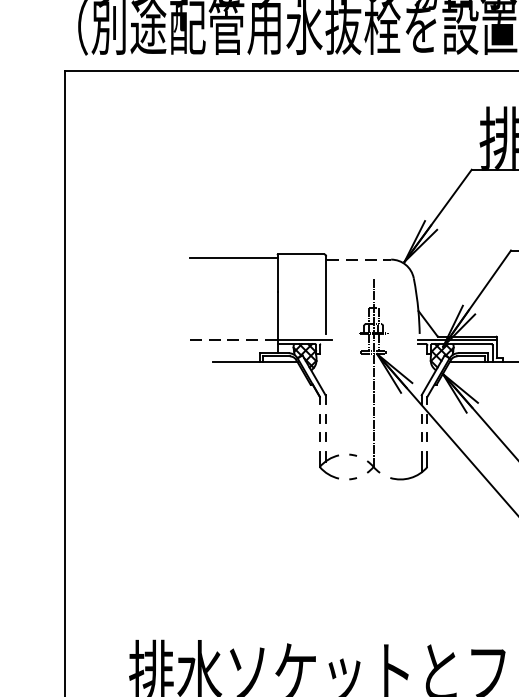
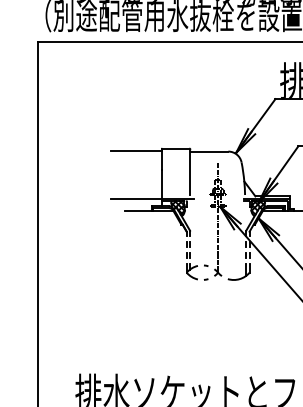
line: (358, 259) -> (209, 151), dashed -> solid
line: (233, 339) -> (136, 198), dashed -> solid

